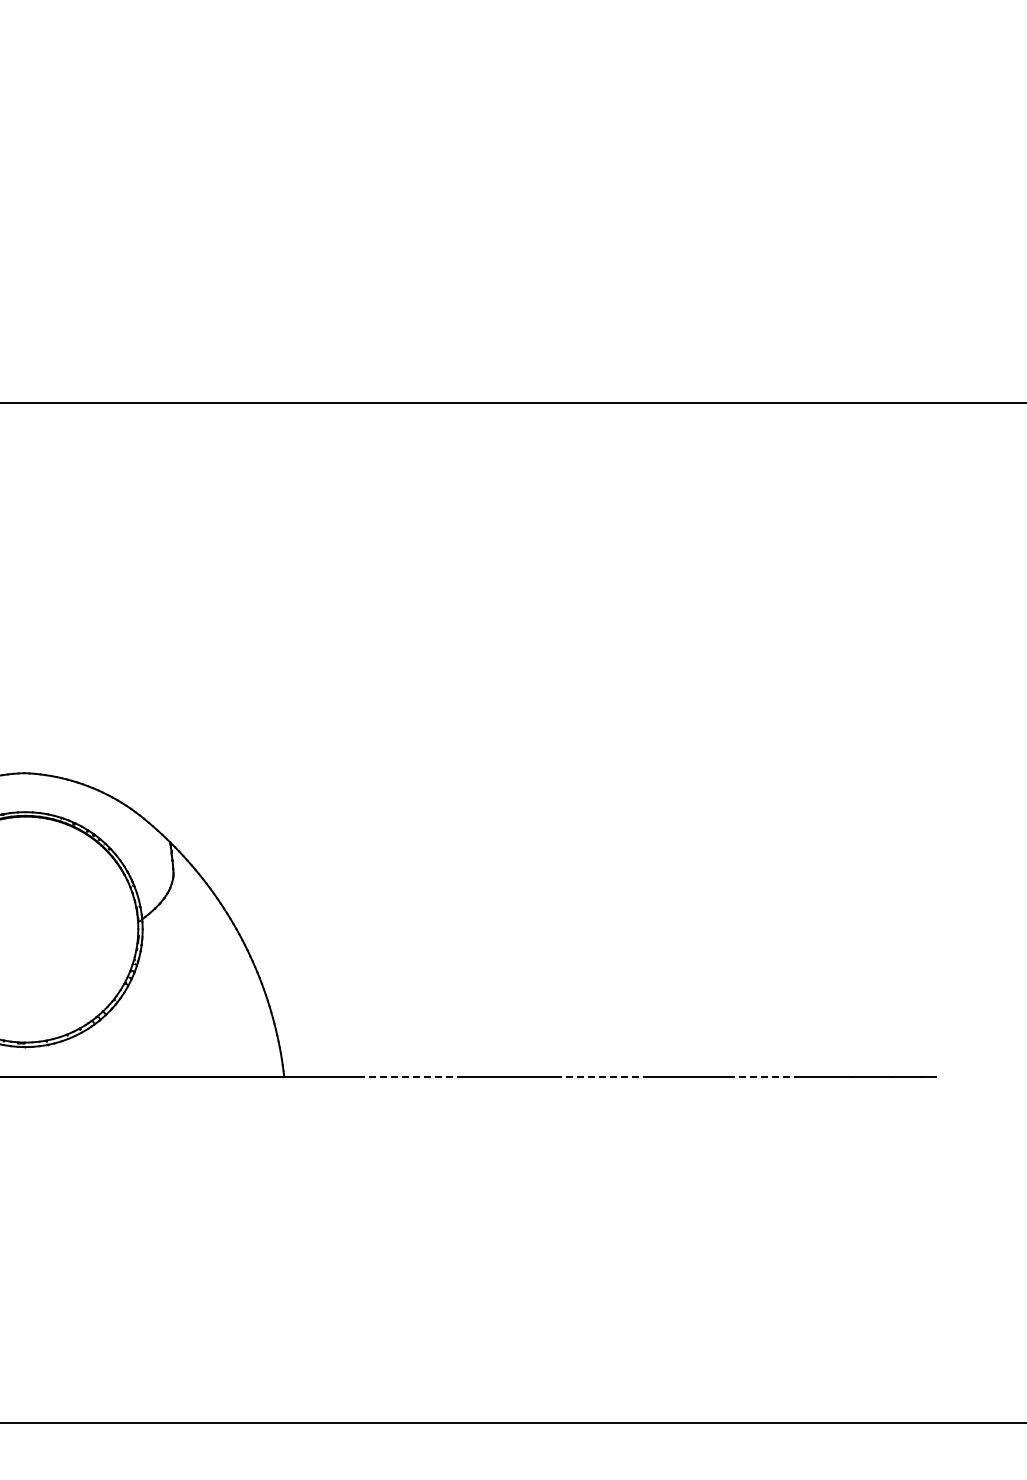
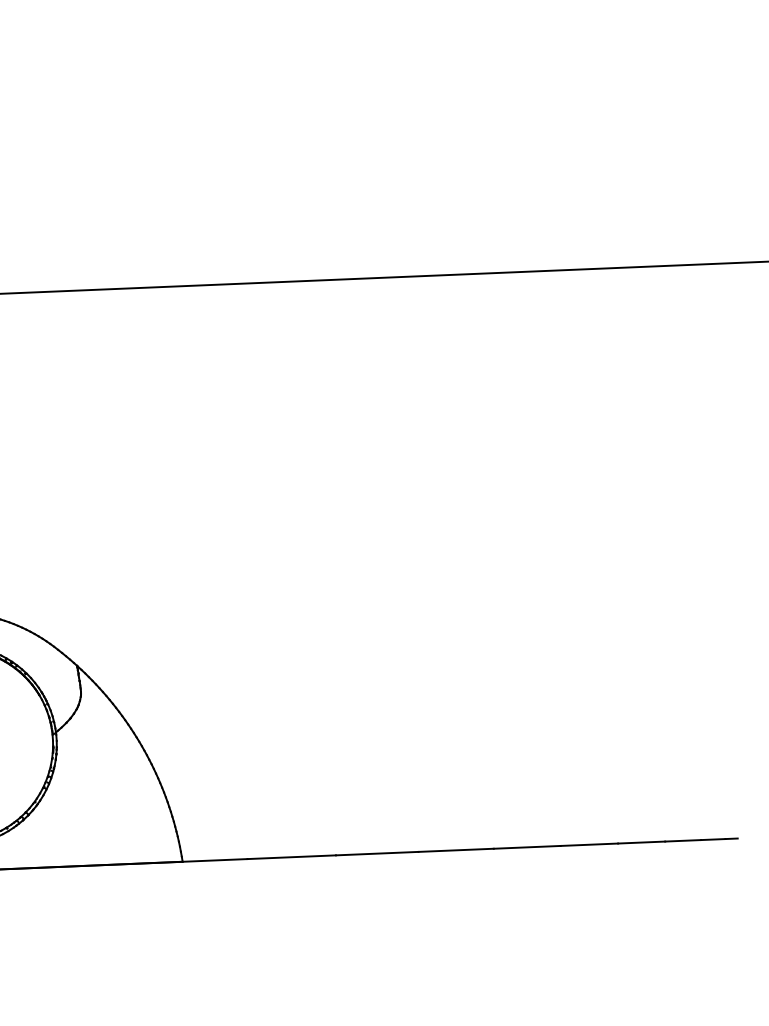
line: (412, 1077) -> (291, 857), dashed -> solid
line: (604, 1077) -> (455, 850), dashed -> solid
line: (761, 1077) -> (589, 845), dashed -> solid

